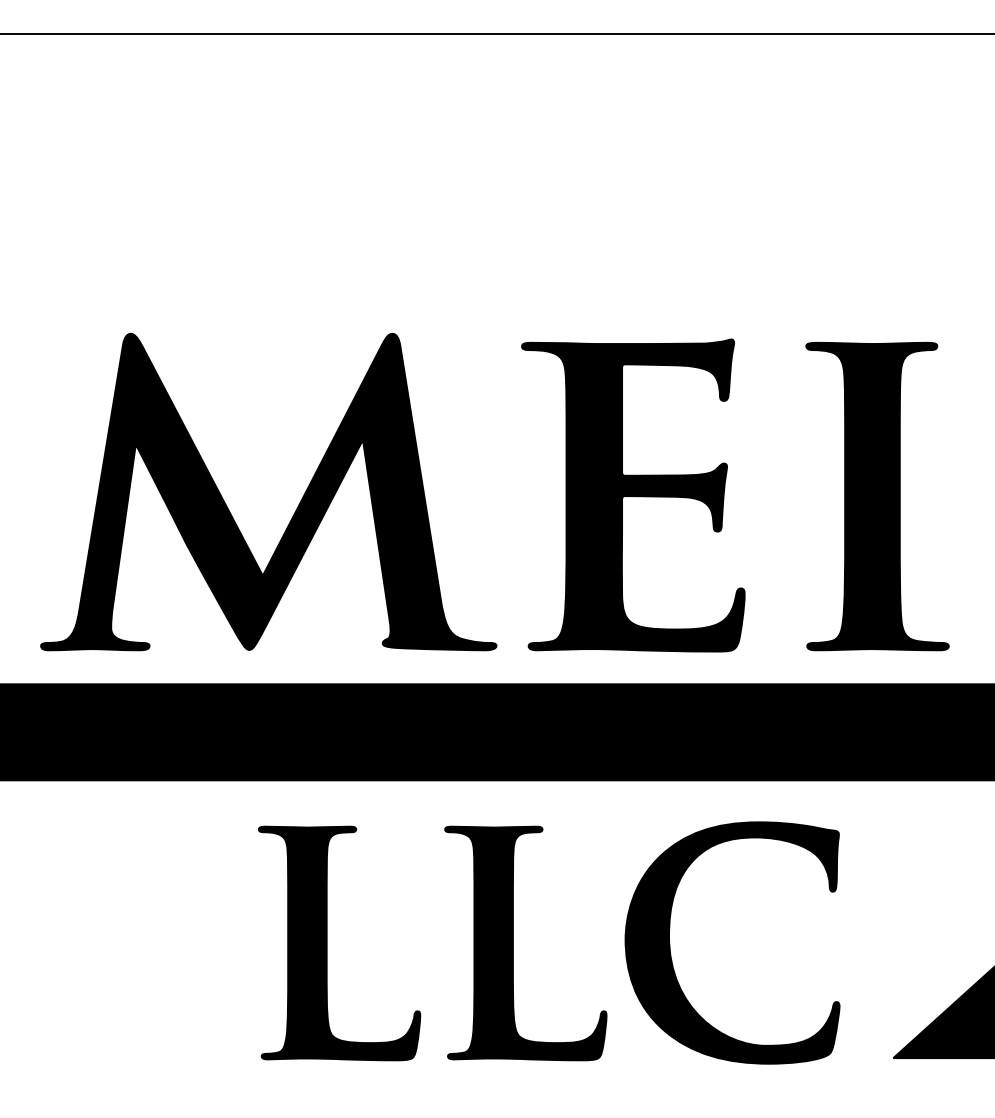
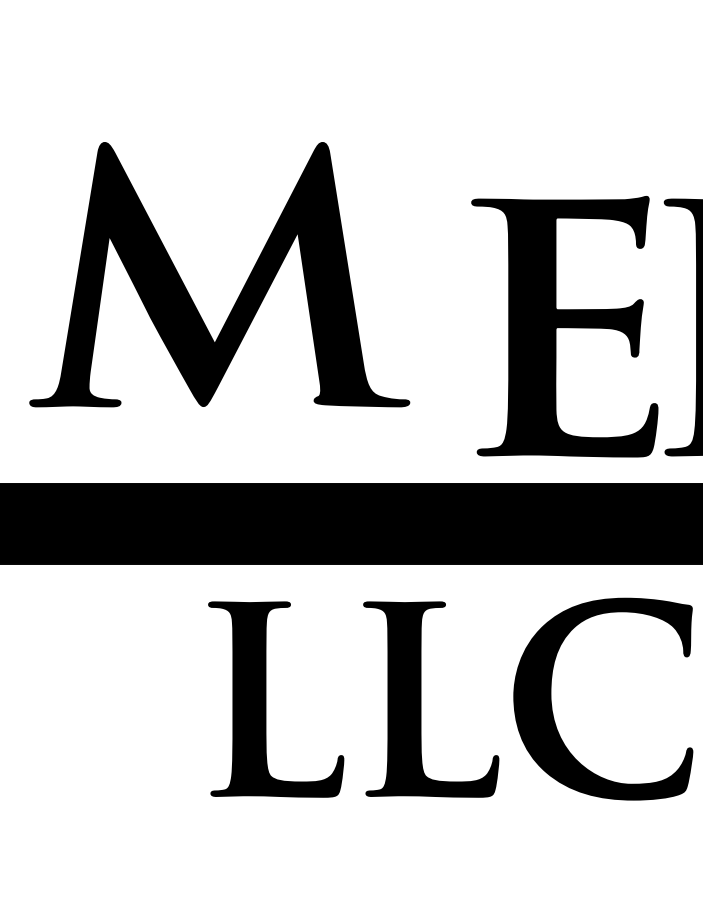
part: (633, 495) -> (564, 326), moved
part: (297, 506) -> (243, 286), moved

